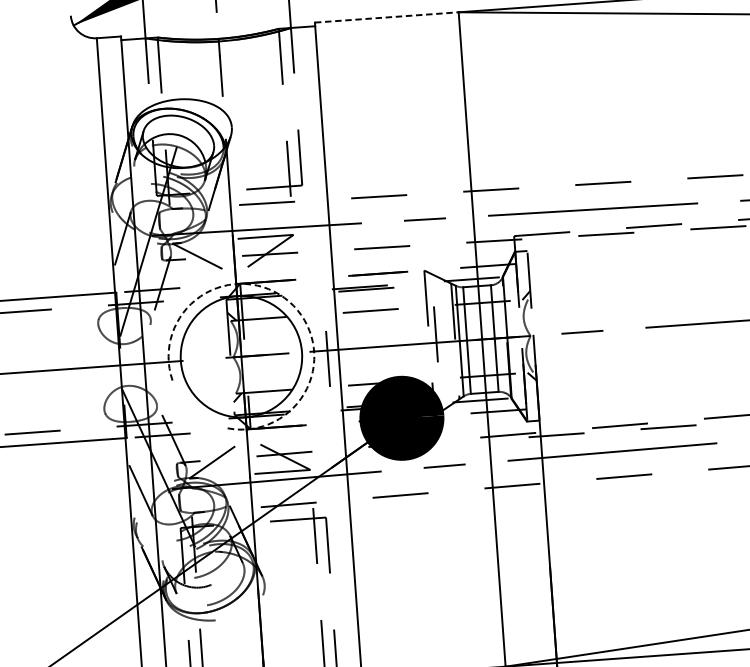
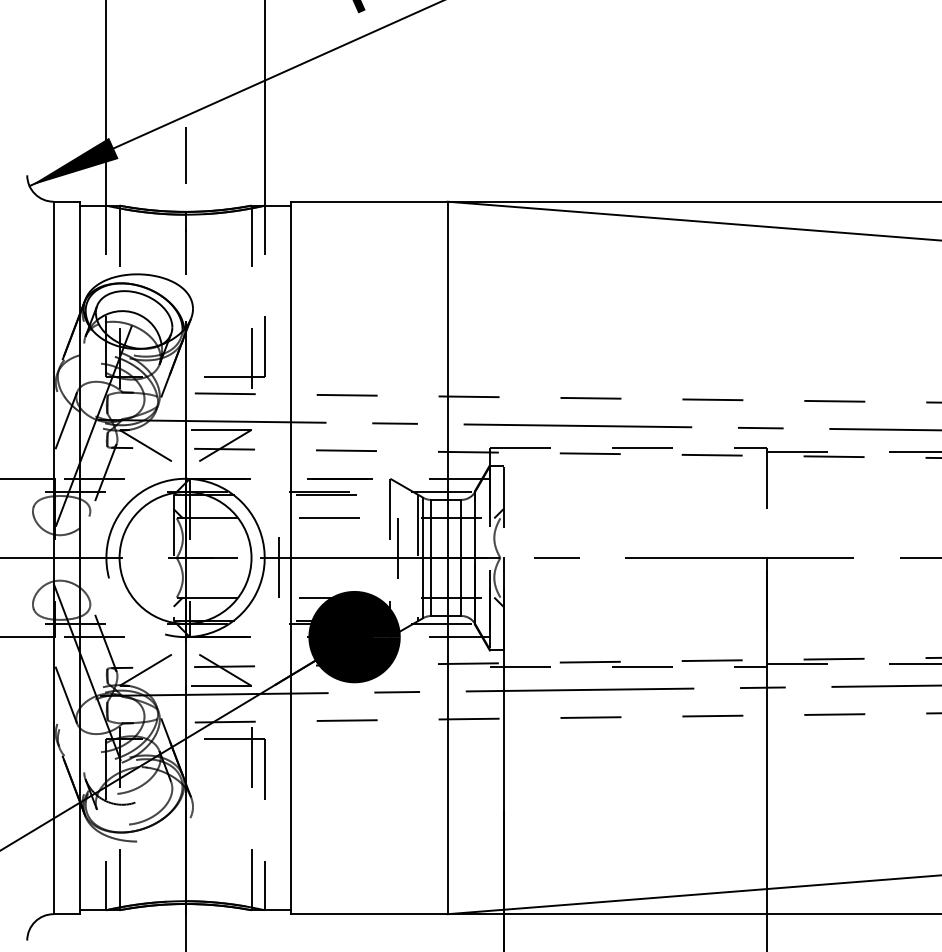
line: (386, 17) -> (369, 201), dashed -> solid
arc: (289, 301) -> (241, 501), dashed -> solid

